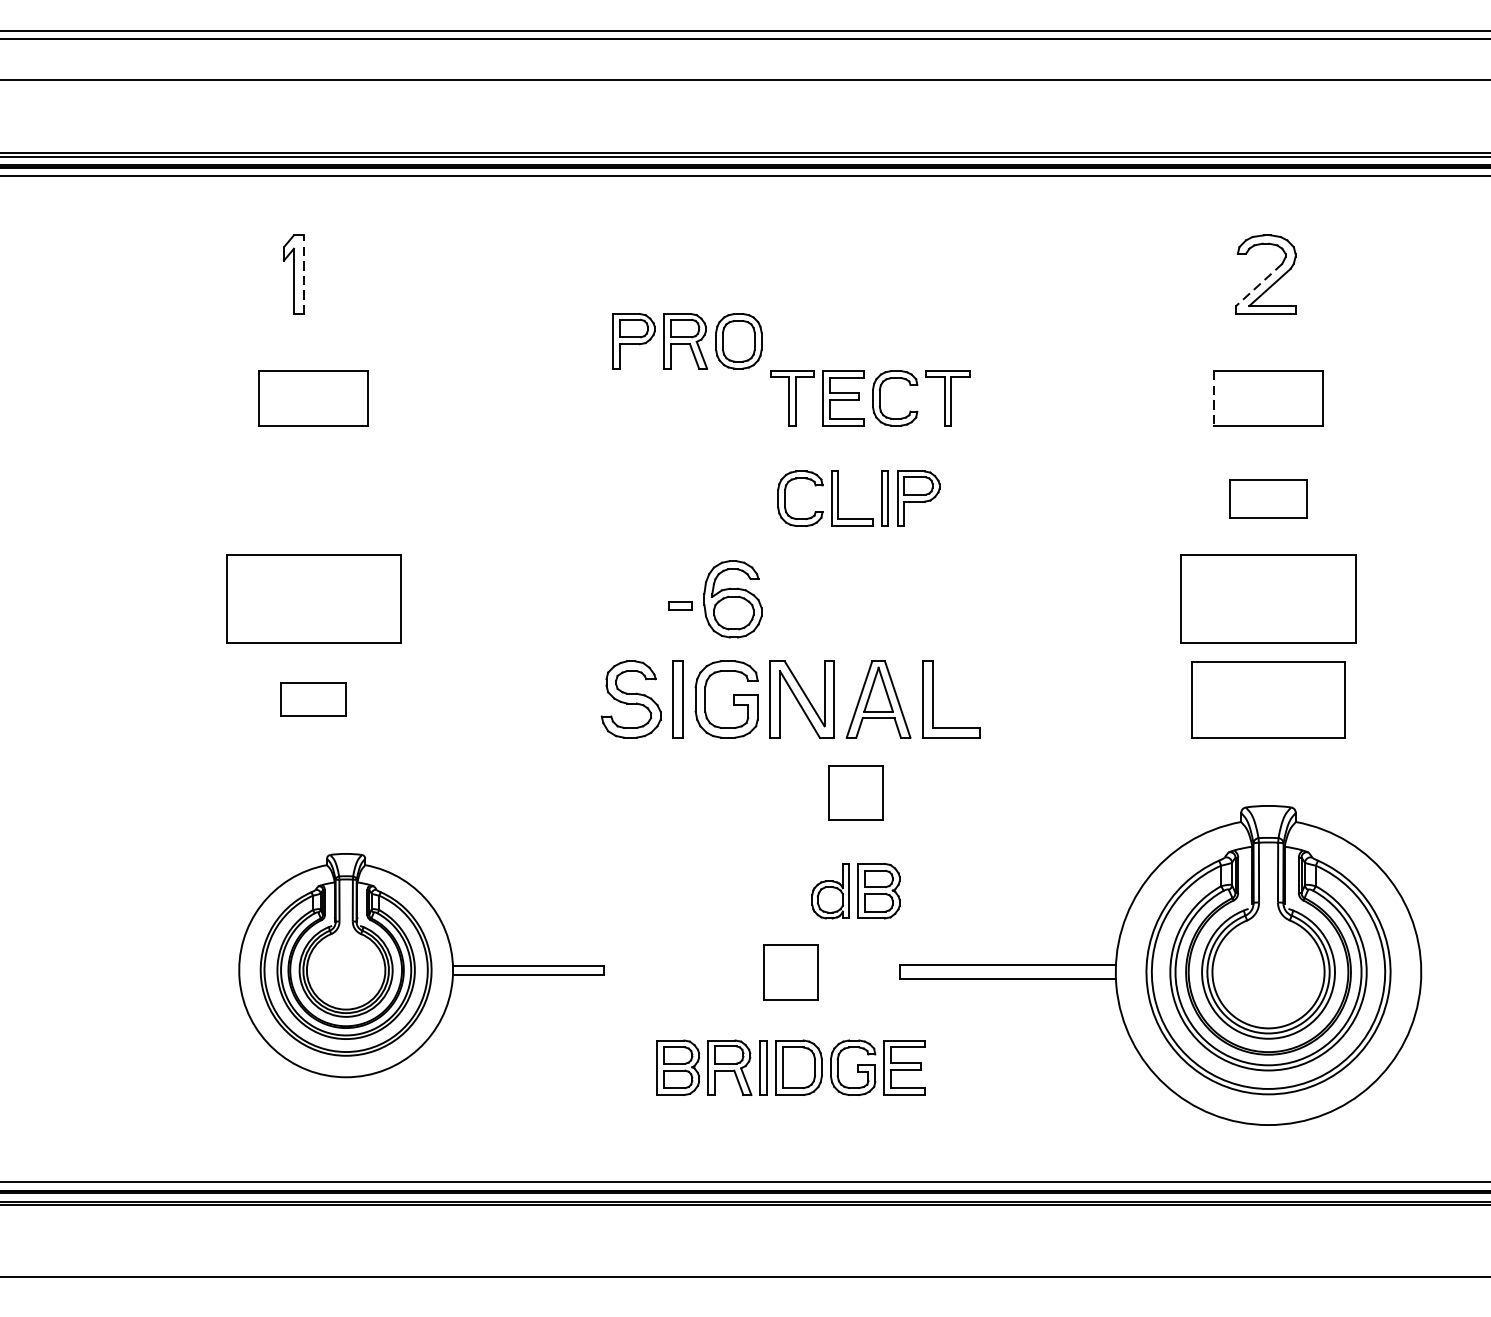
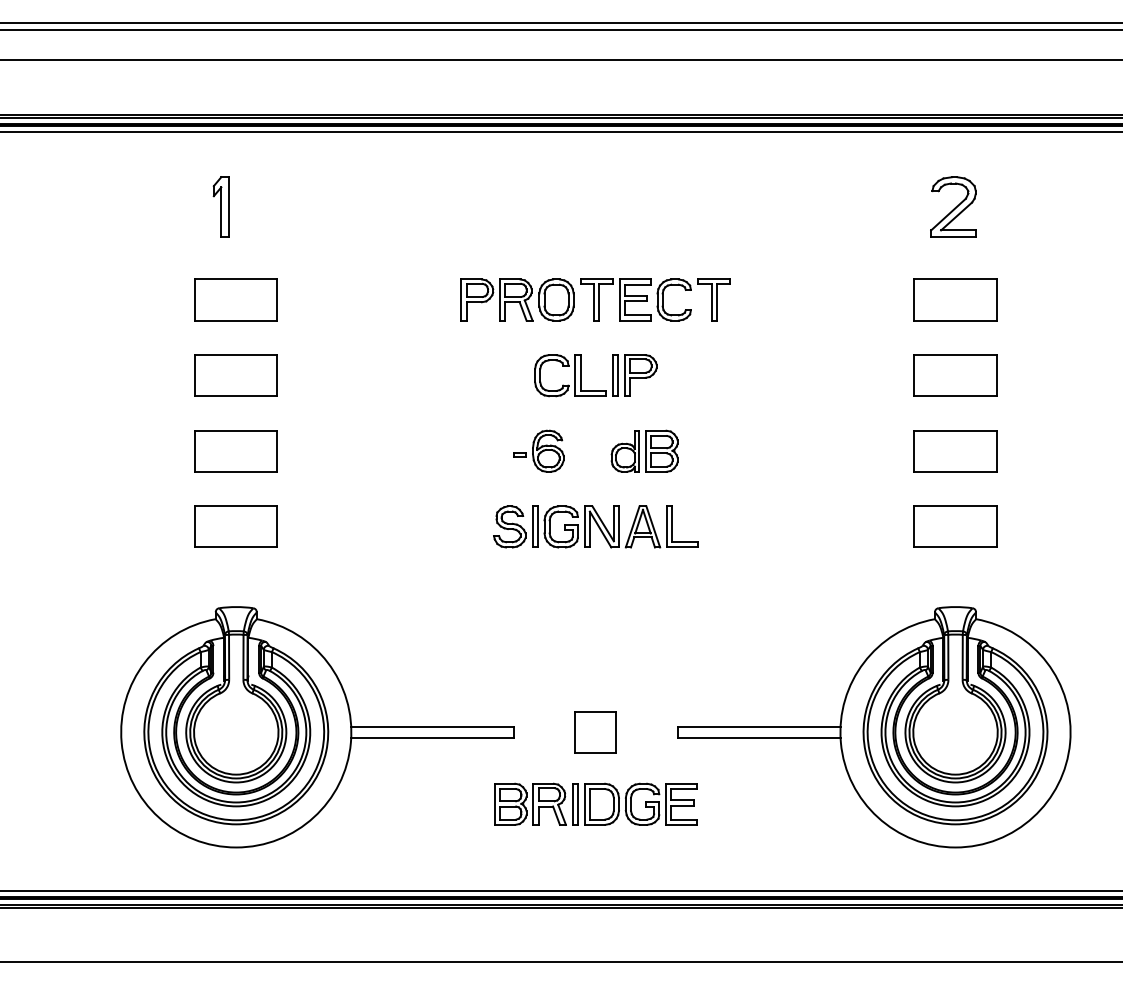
line: (303, 274) -> (228, 206), dashed -> solid
line: (1259, 284) -> (948, 214), dashed -> solid
part: (687, 340) -> (517, 299), moved
line: (1214, 398) -> (914, 300), dashed -> solid
part: (312, 498) -> (235, 375), added
part: (839, 498) -> (581, 375), moved
part: (1268, 498) -> (955, 375), size x1.43
part: (714, 598) -> (538, 450), size x0.71
part: (312, 599) -> (235, 451), size x0.62
part: (1268, 599) -> (955, 451), size x0.62
part: (312, 698) -> (235, 526), size x1.67
part: (790, 698) -> (595, 526), size x0.71
part: (1268, 698) -> (955, 526), size x0.71
part: (855, 793) -> (644, 597), removed
part: (855, 890) -> (644, 450), moved
part: (421, 965) -> (317, 727), size x1.43

